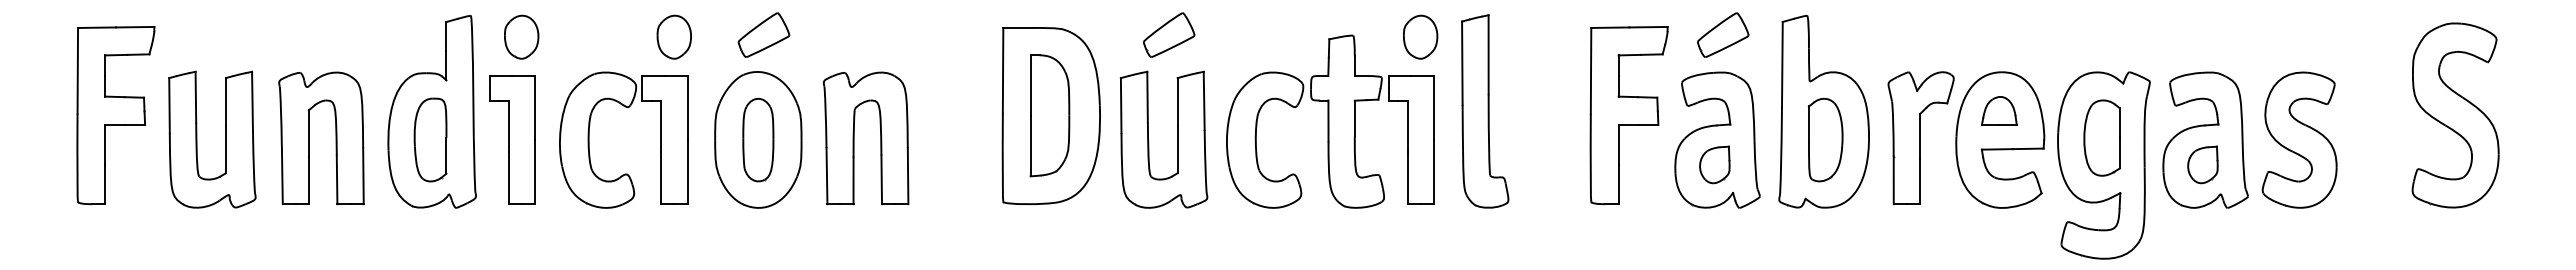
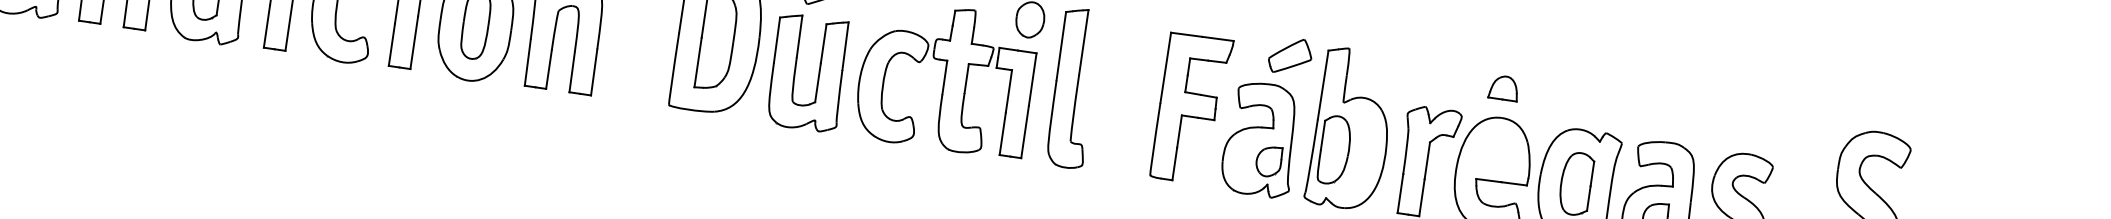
part: (1723, 34) -> (1290, 55), moved
part: (1999, 110) -> (1504, 87), moved
part: (1825, 139) -> (1334, 149), moved
part: (1714, 164) -> (1268, 161), moved

